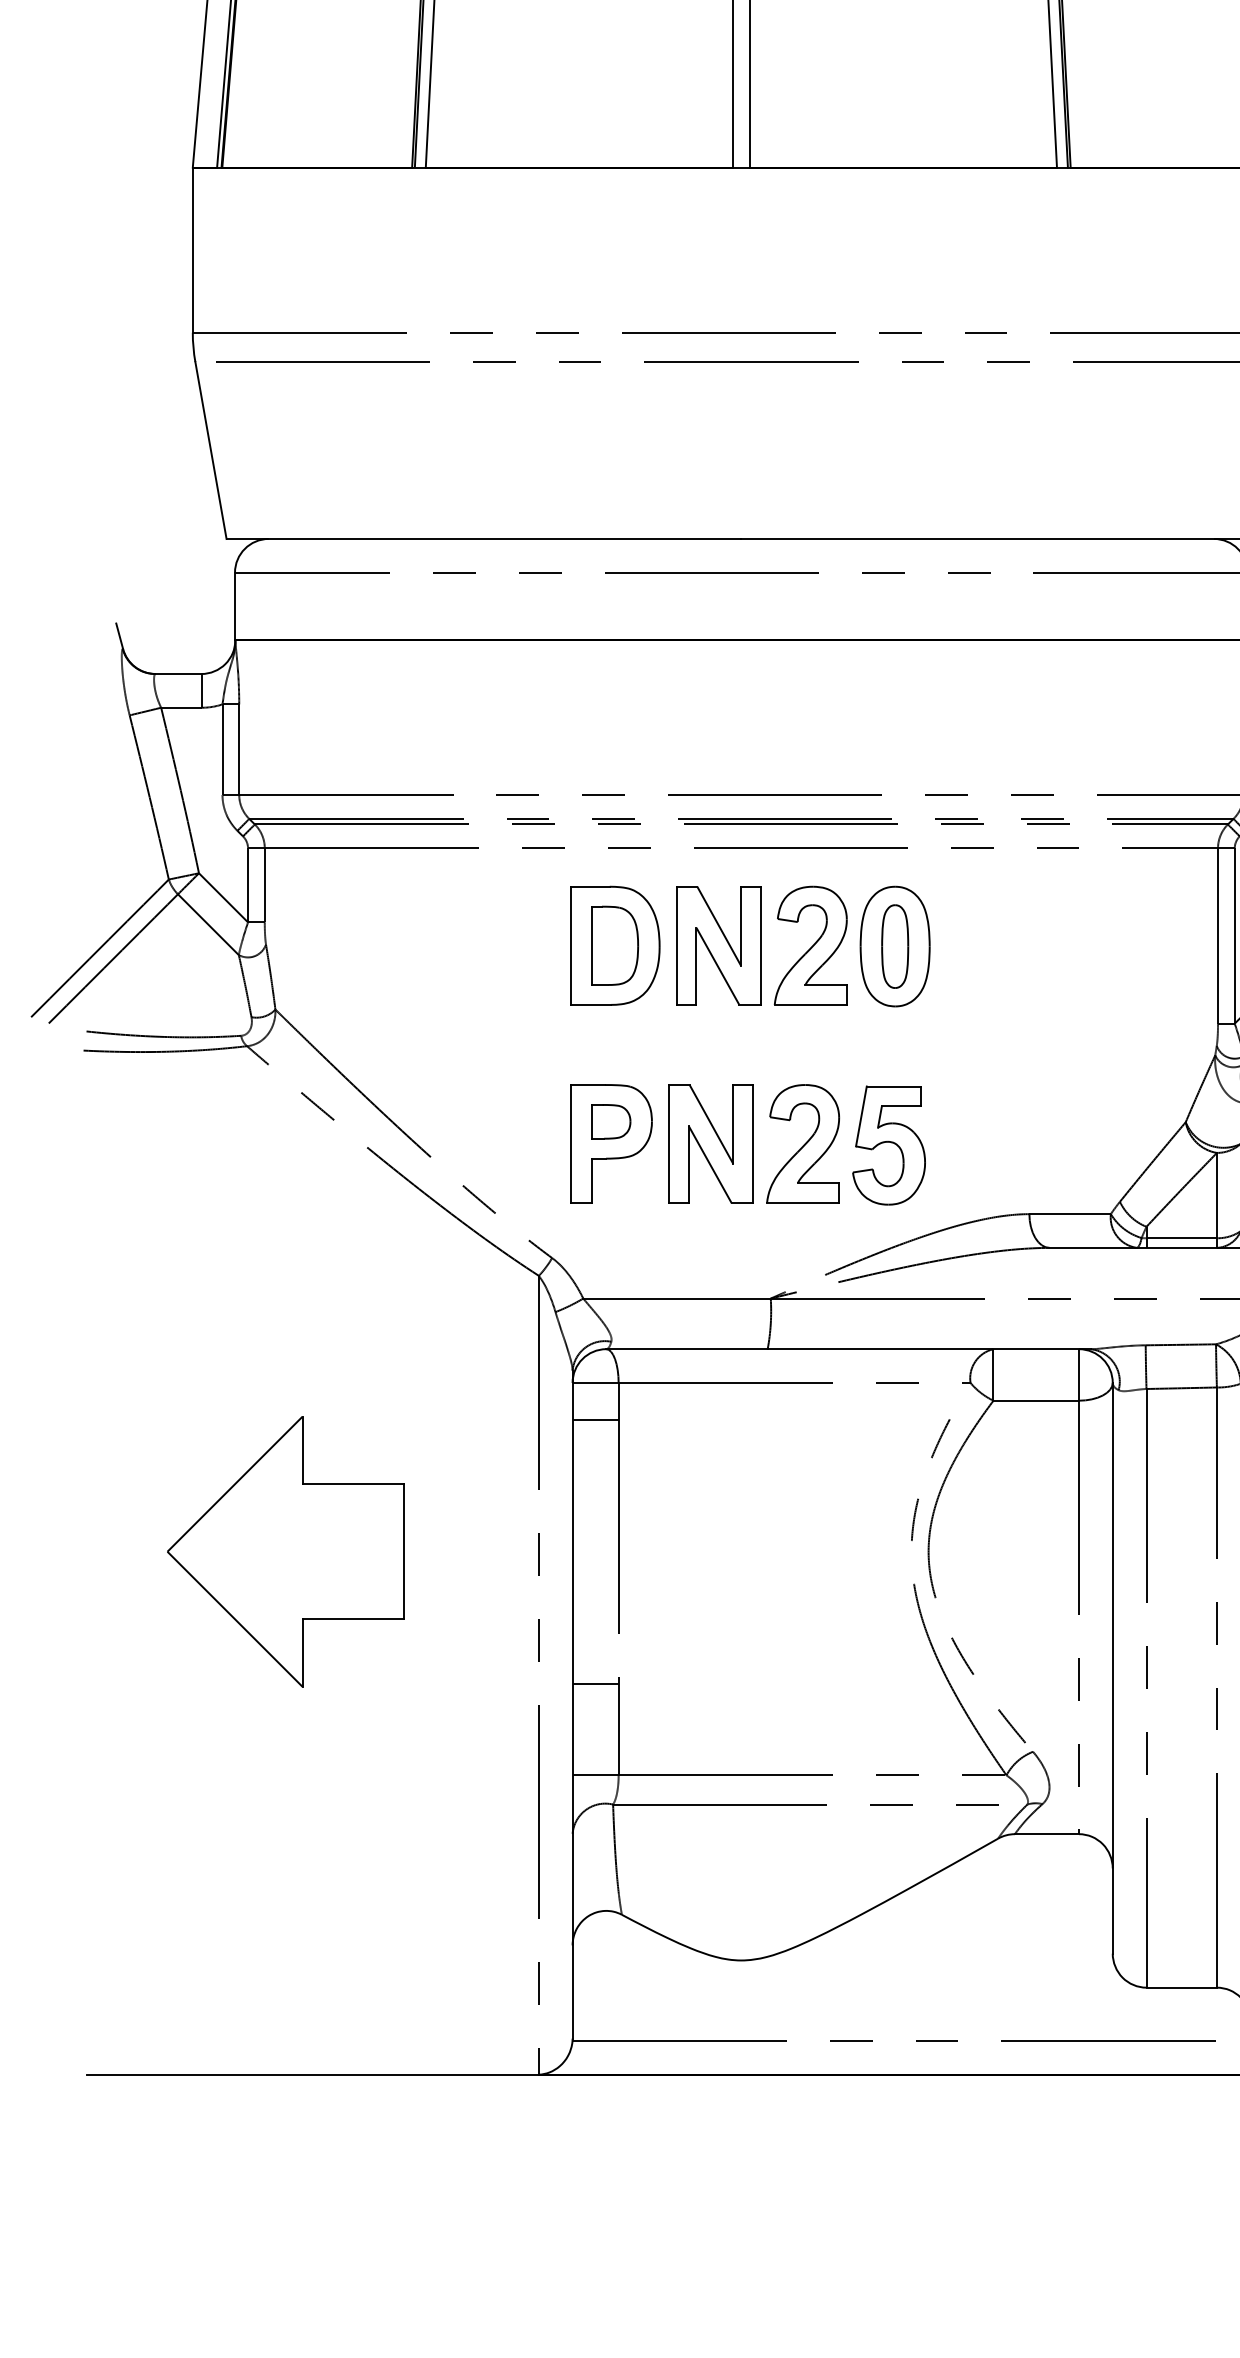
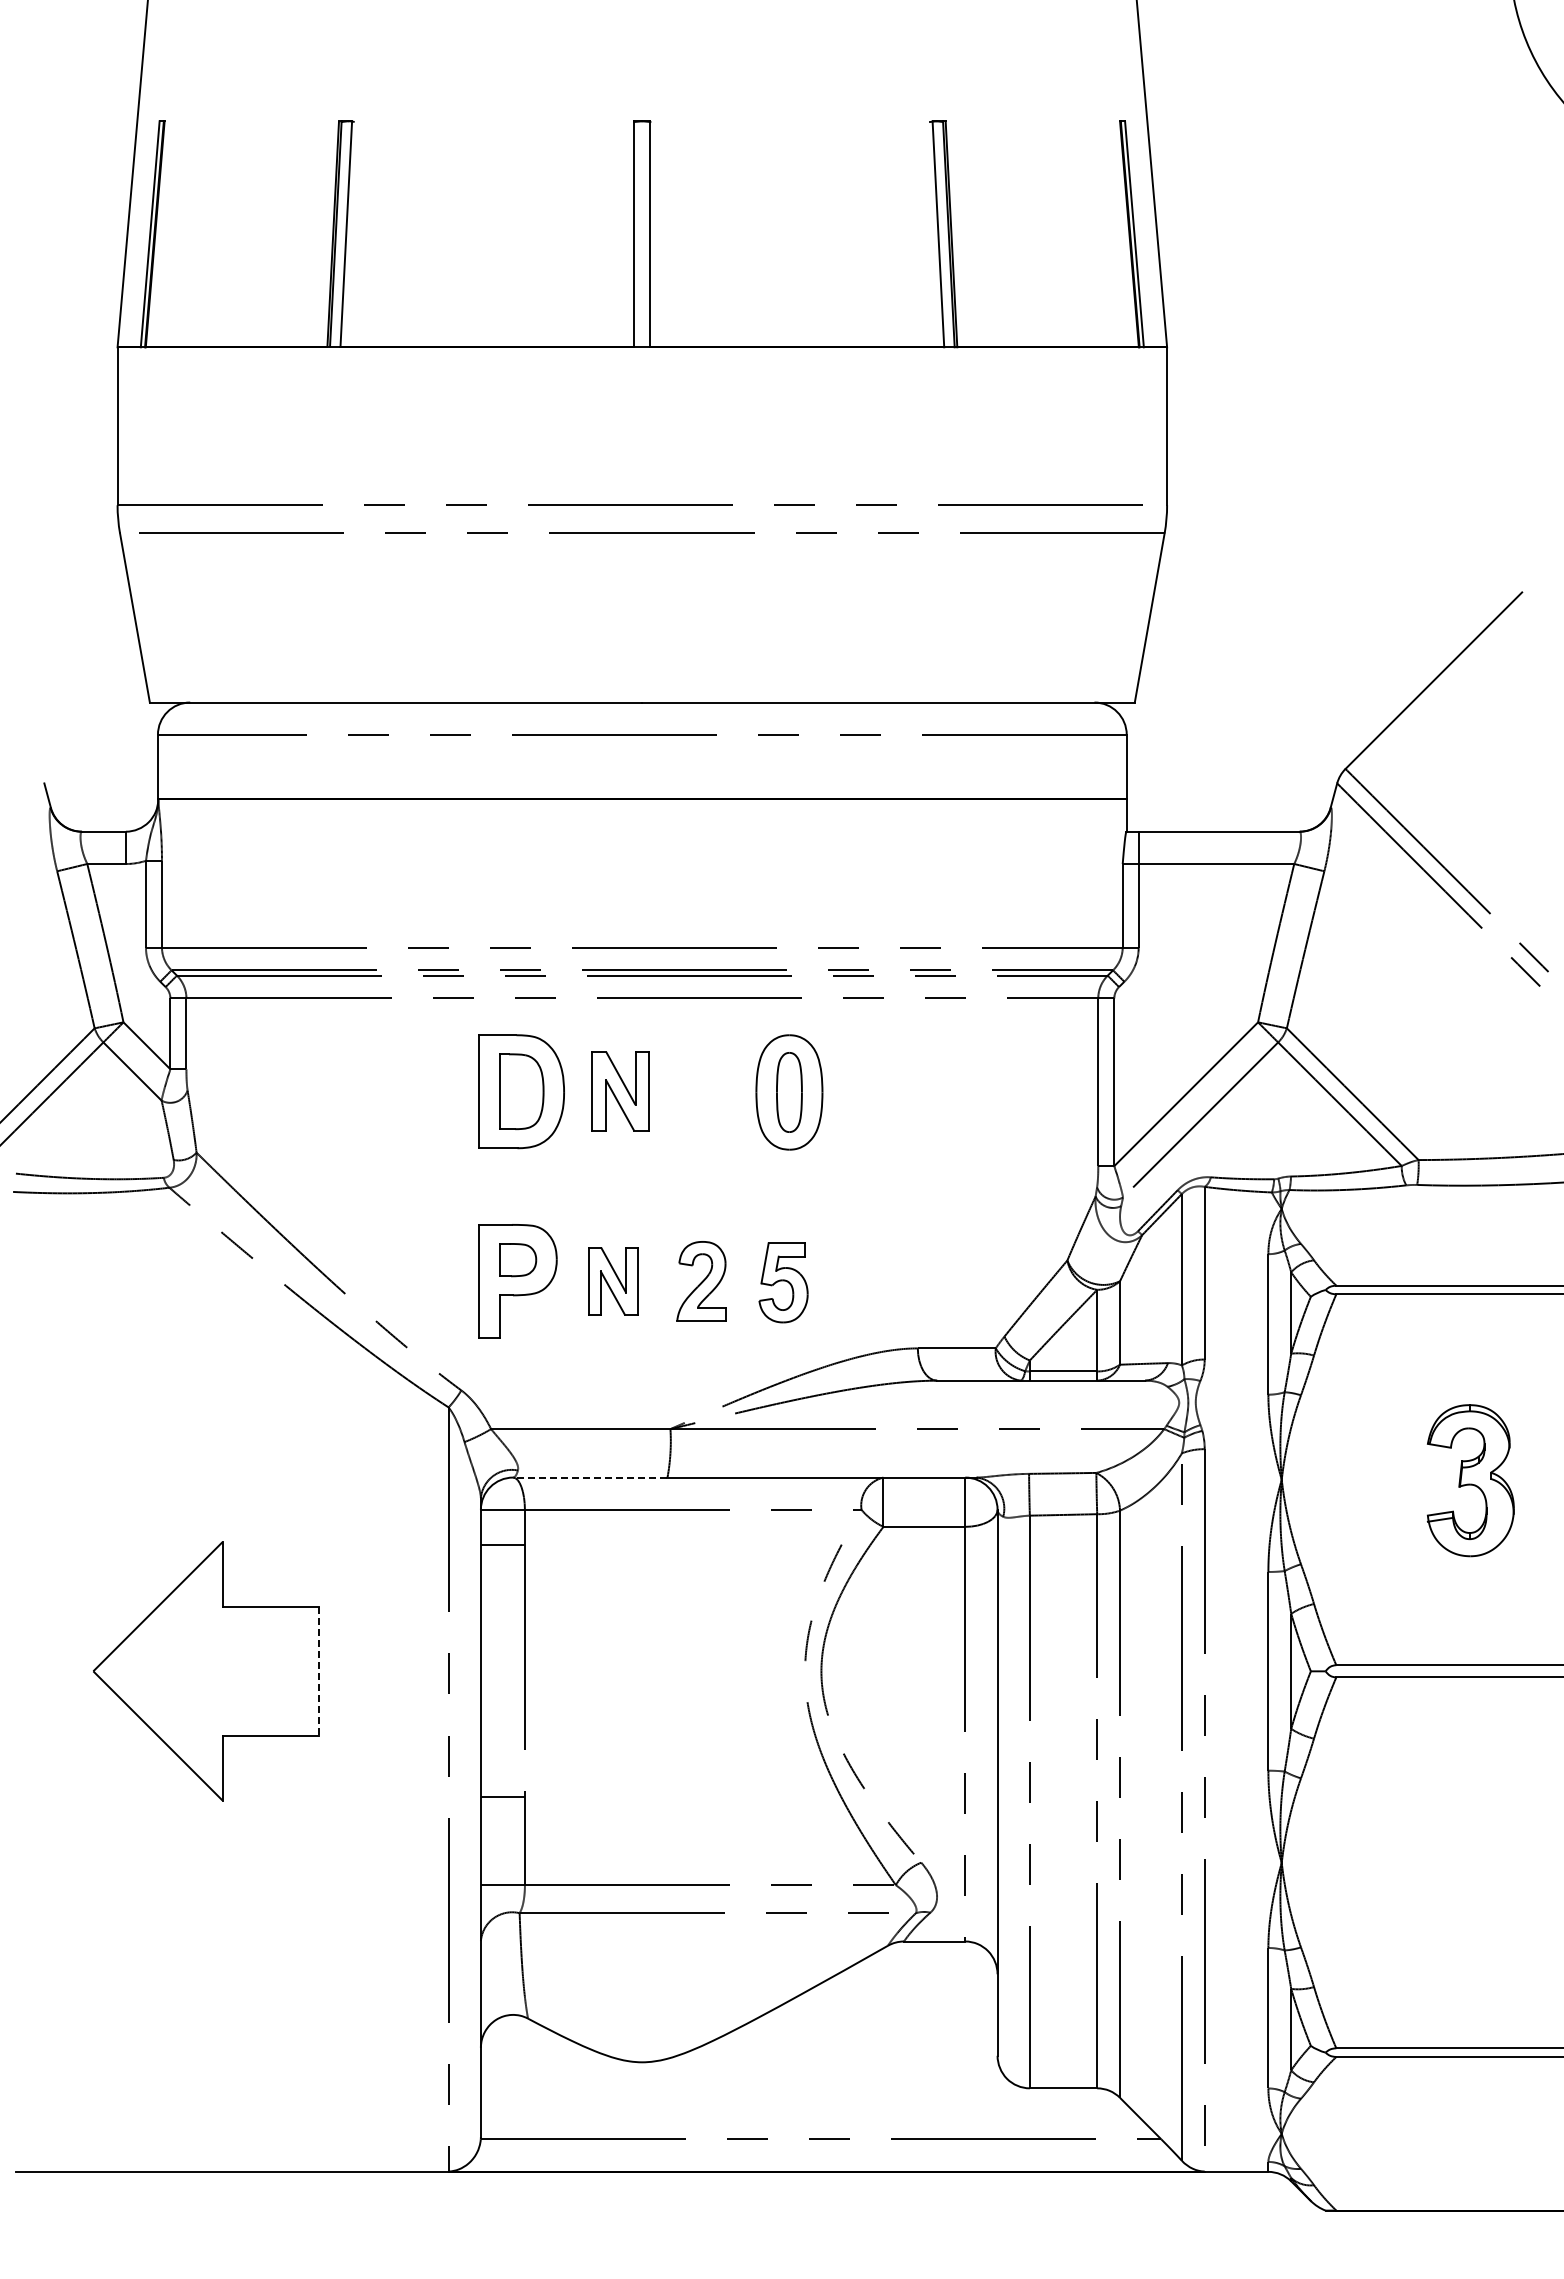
part: (718, 945) -> (620, 1091), size x0.7
part: (810, 945) -> (708, 1091), removed
part: (711, 1144) -> (613, 1281), size x0.6
part: (803, 1144) -> (701, 1281), size x0.7
part: (888, 1145) -> (783, 1282), size x0.7
line: (686, 1349) -> (589, 1477), solid -> dashed
line: (403, 1551) -> (319, 1671), solid -> dashed

